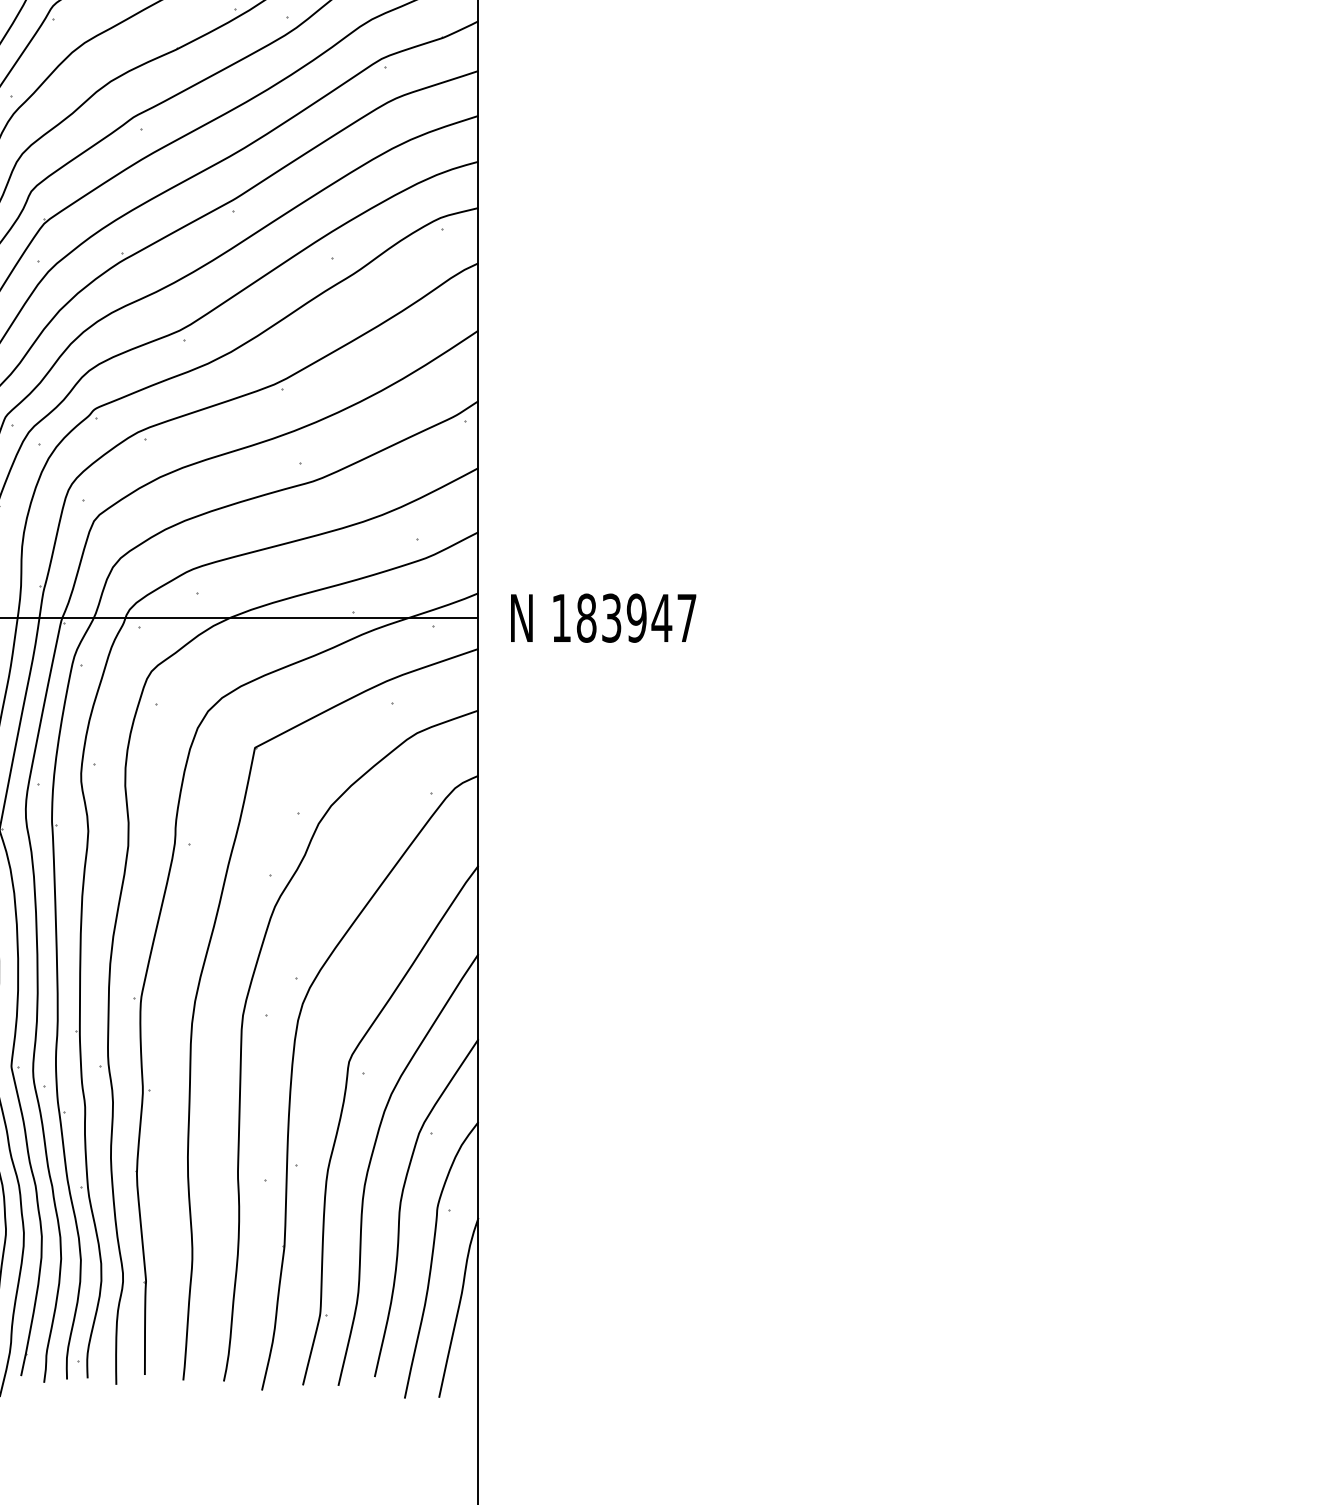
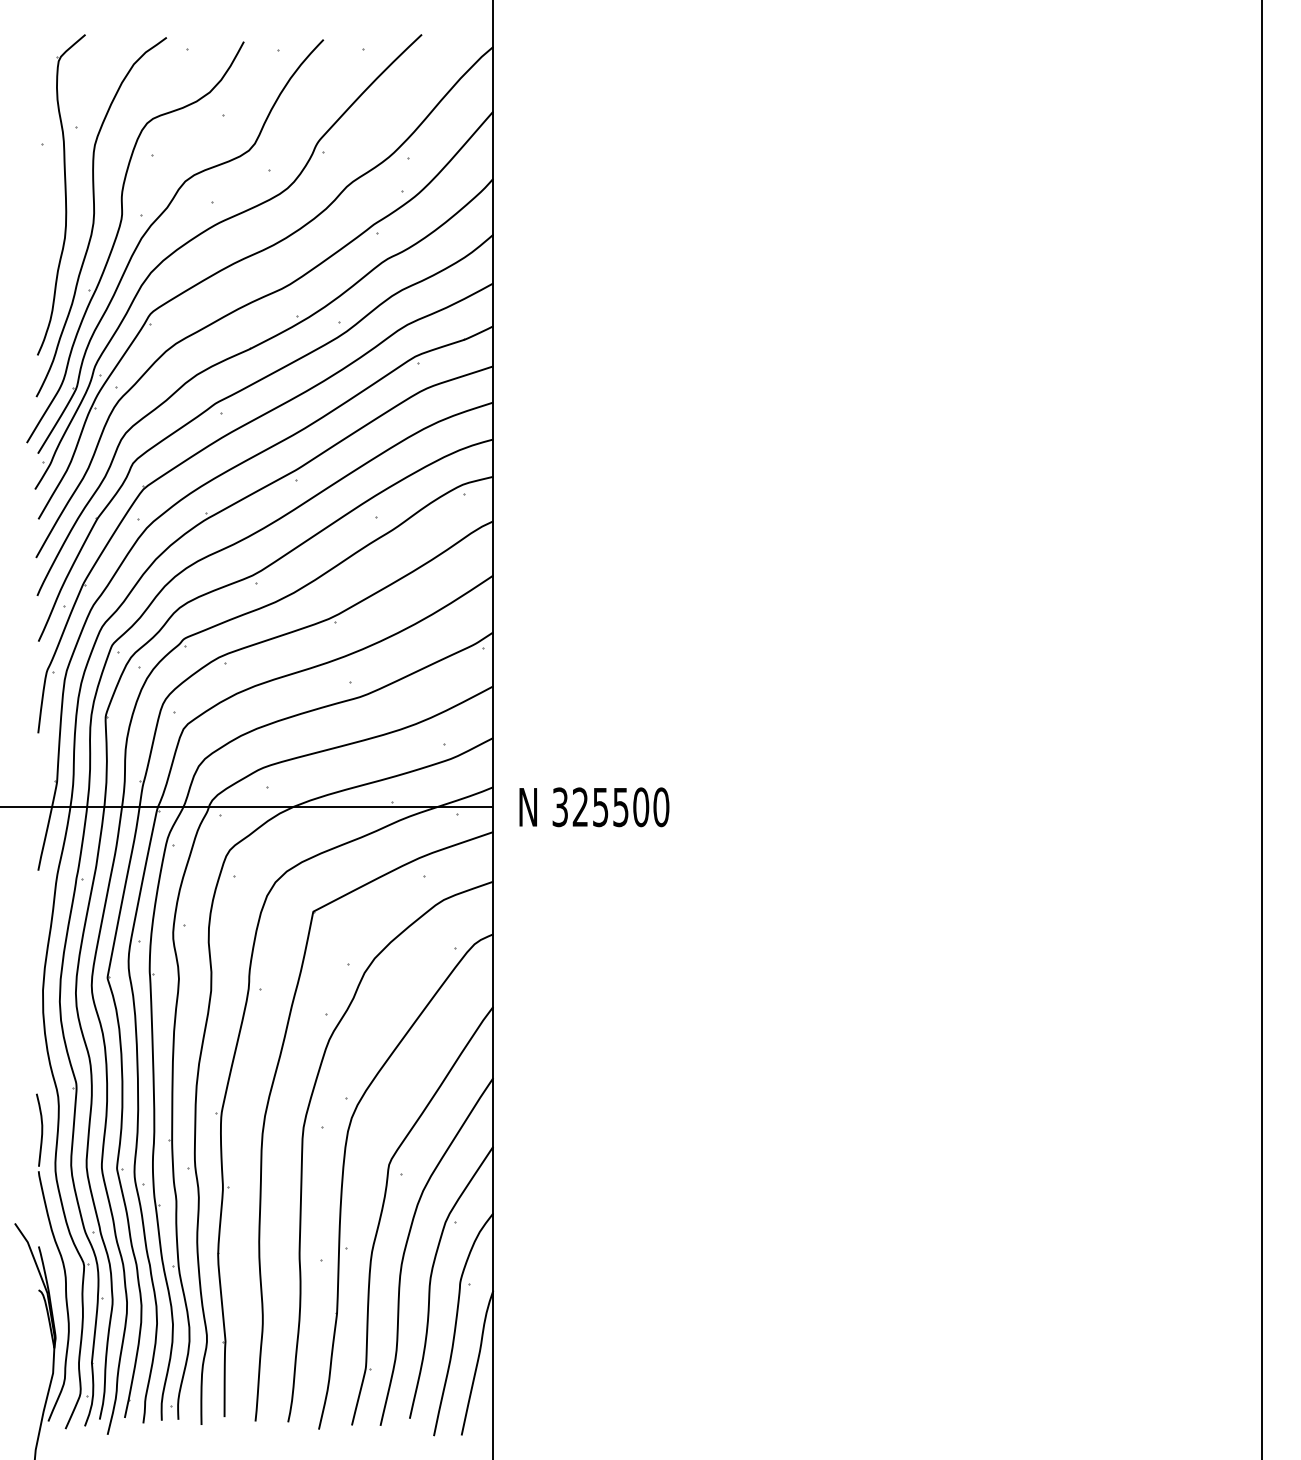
text: (623, 618) -> (610, 807), 183947 -> 325500

